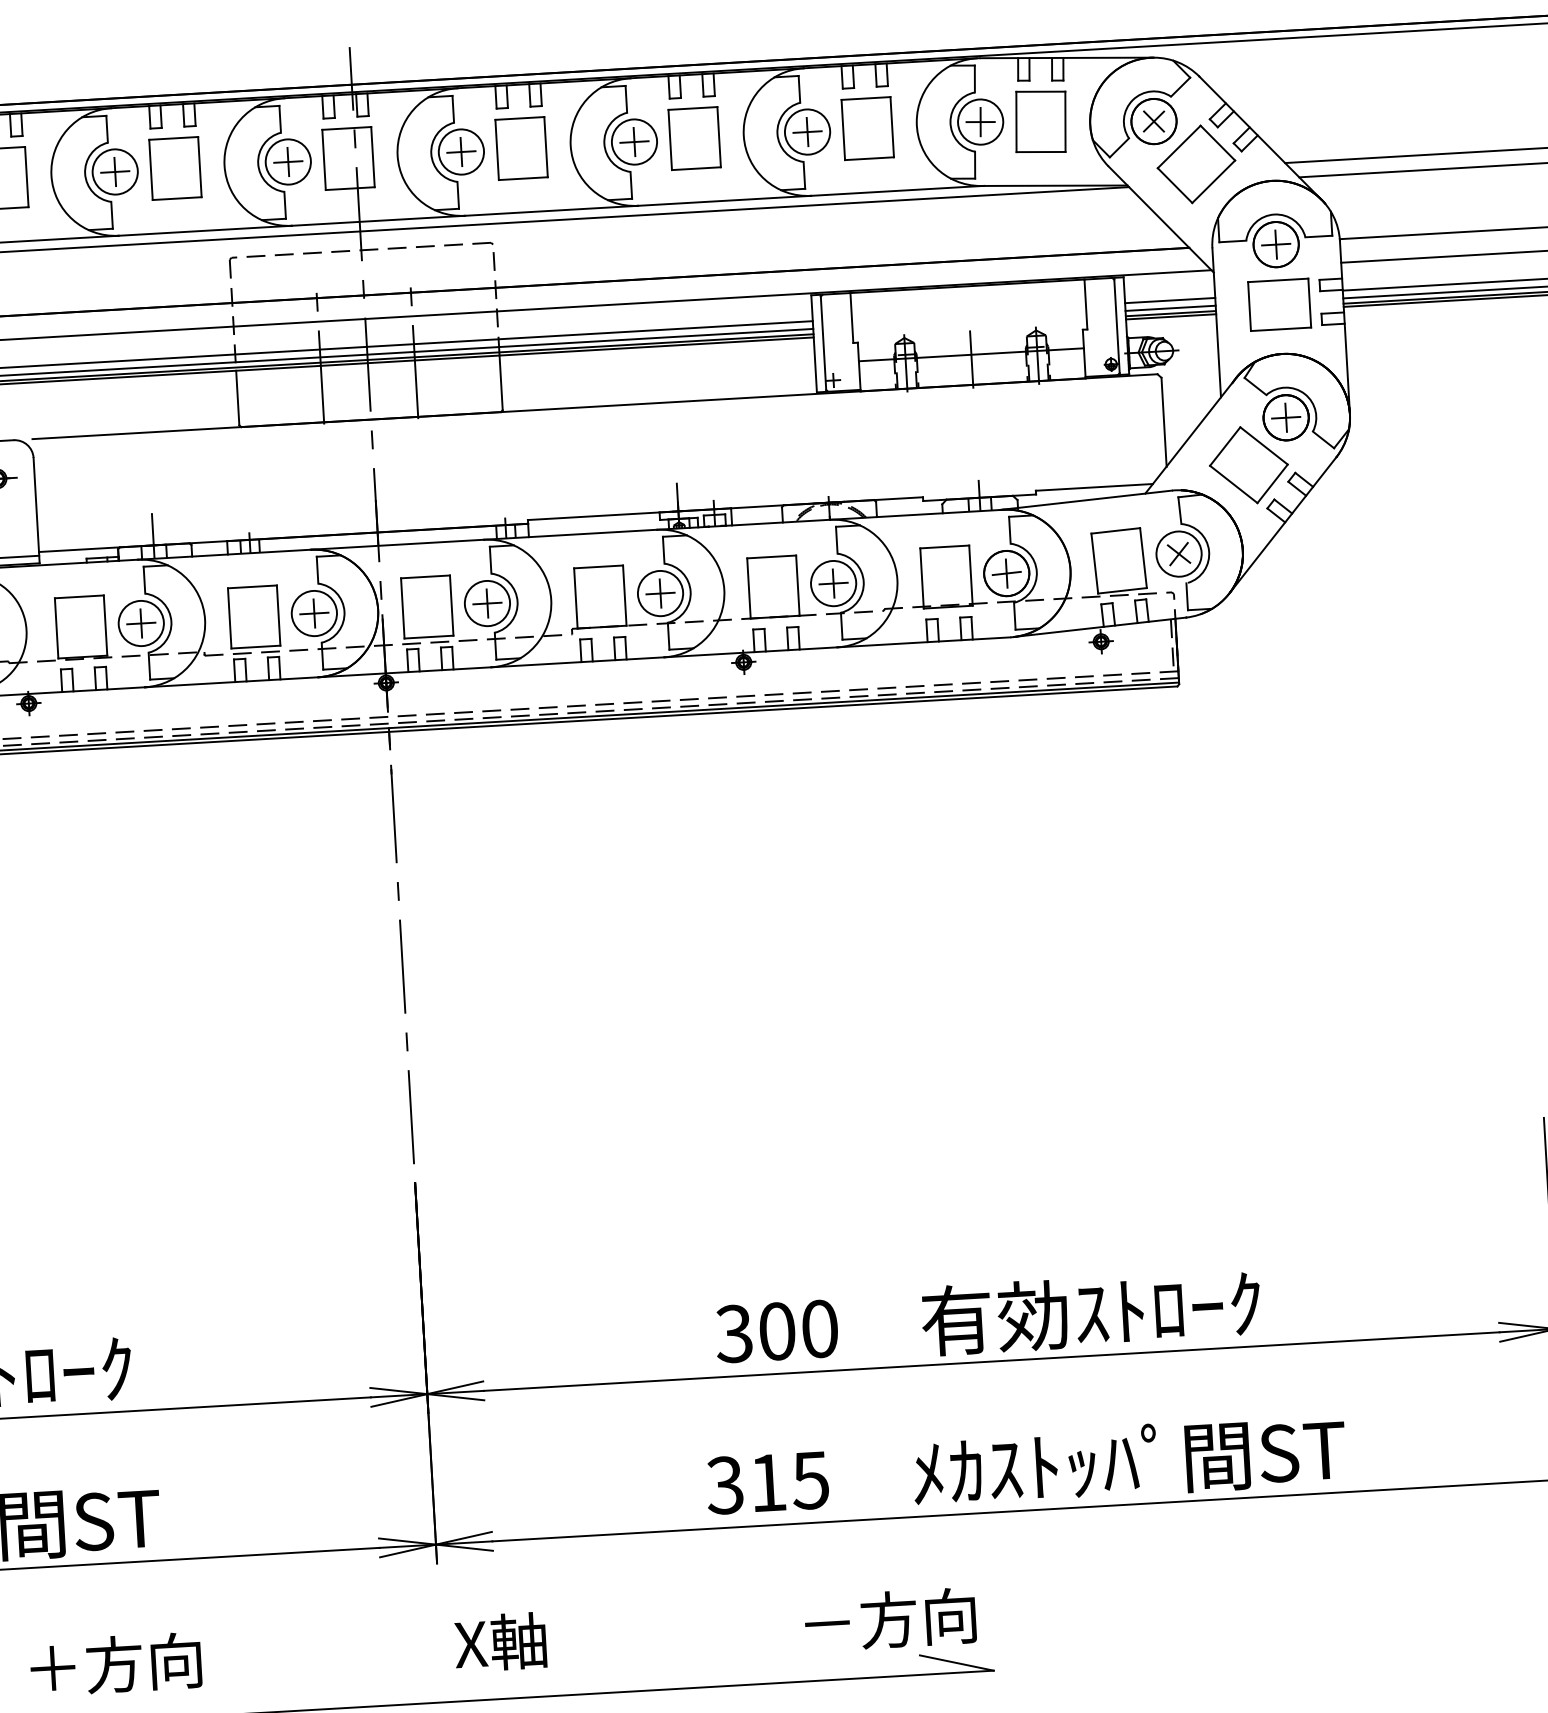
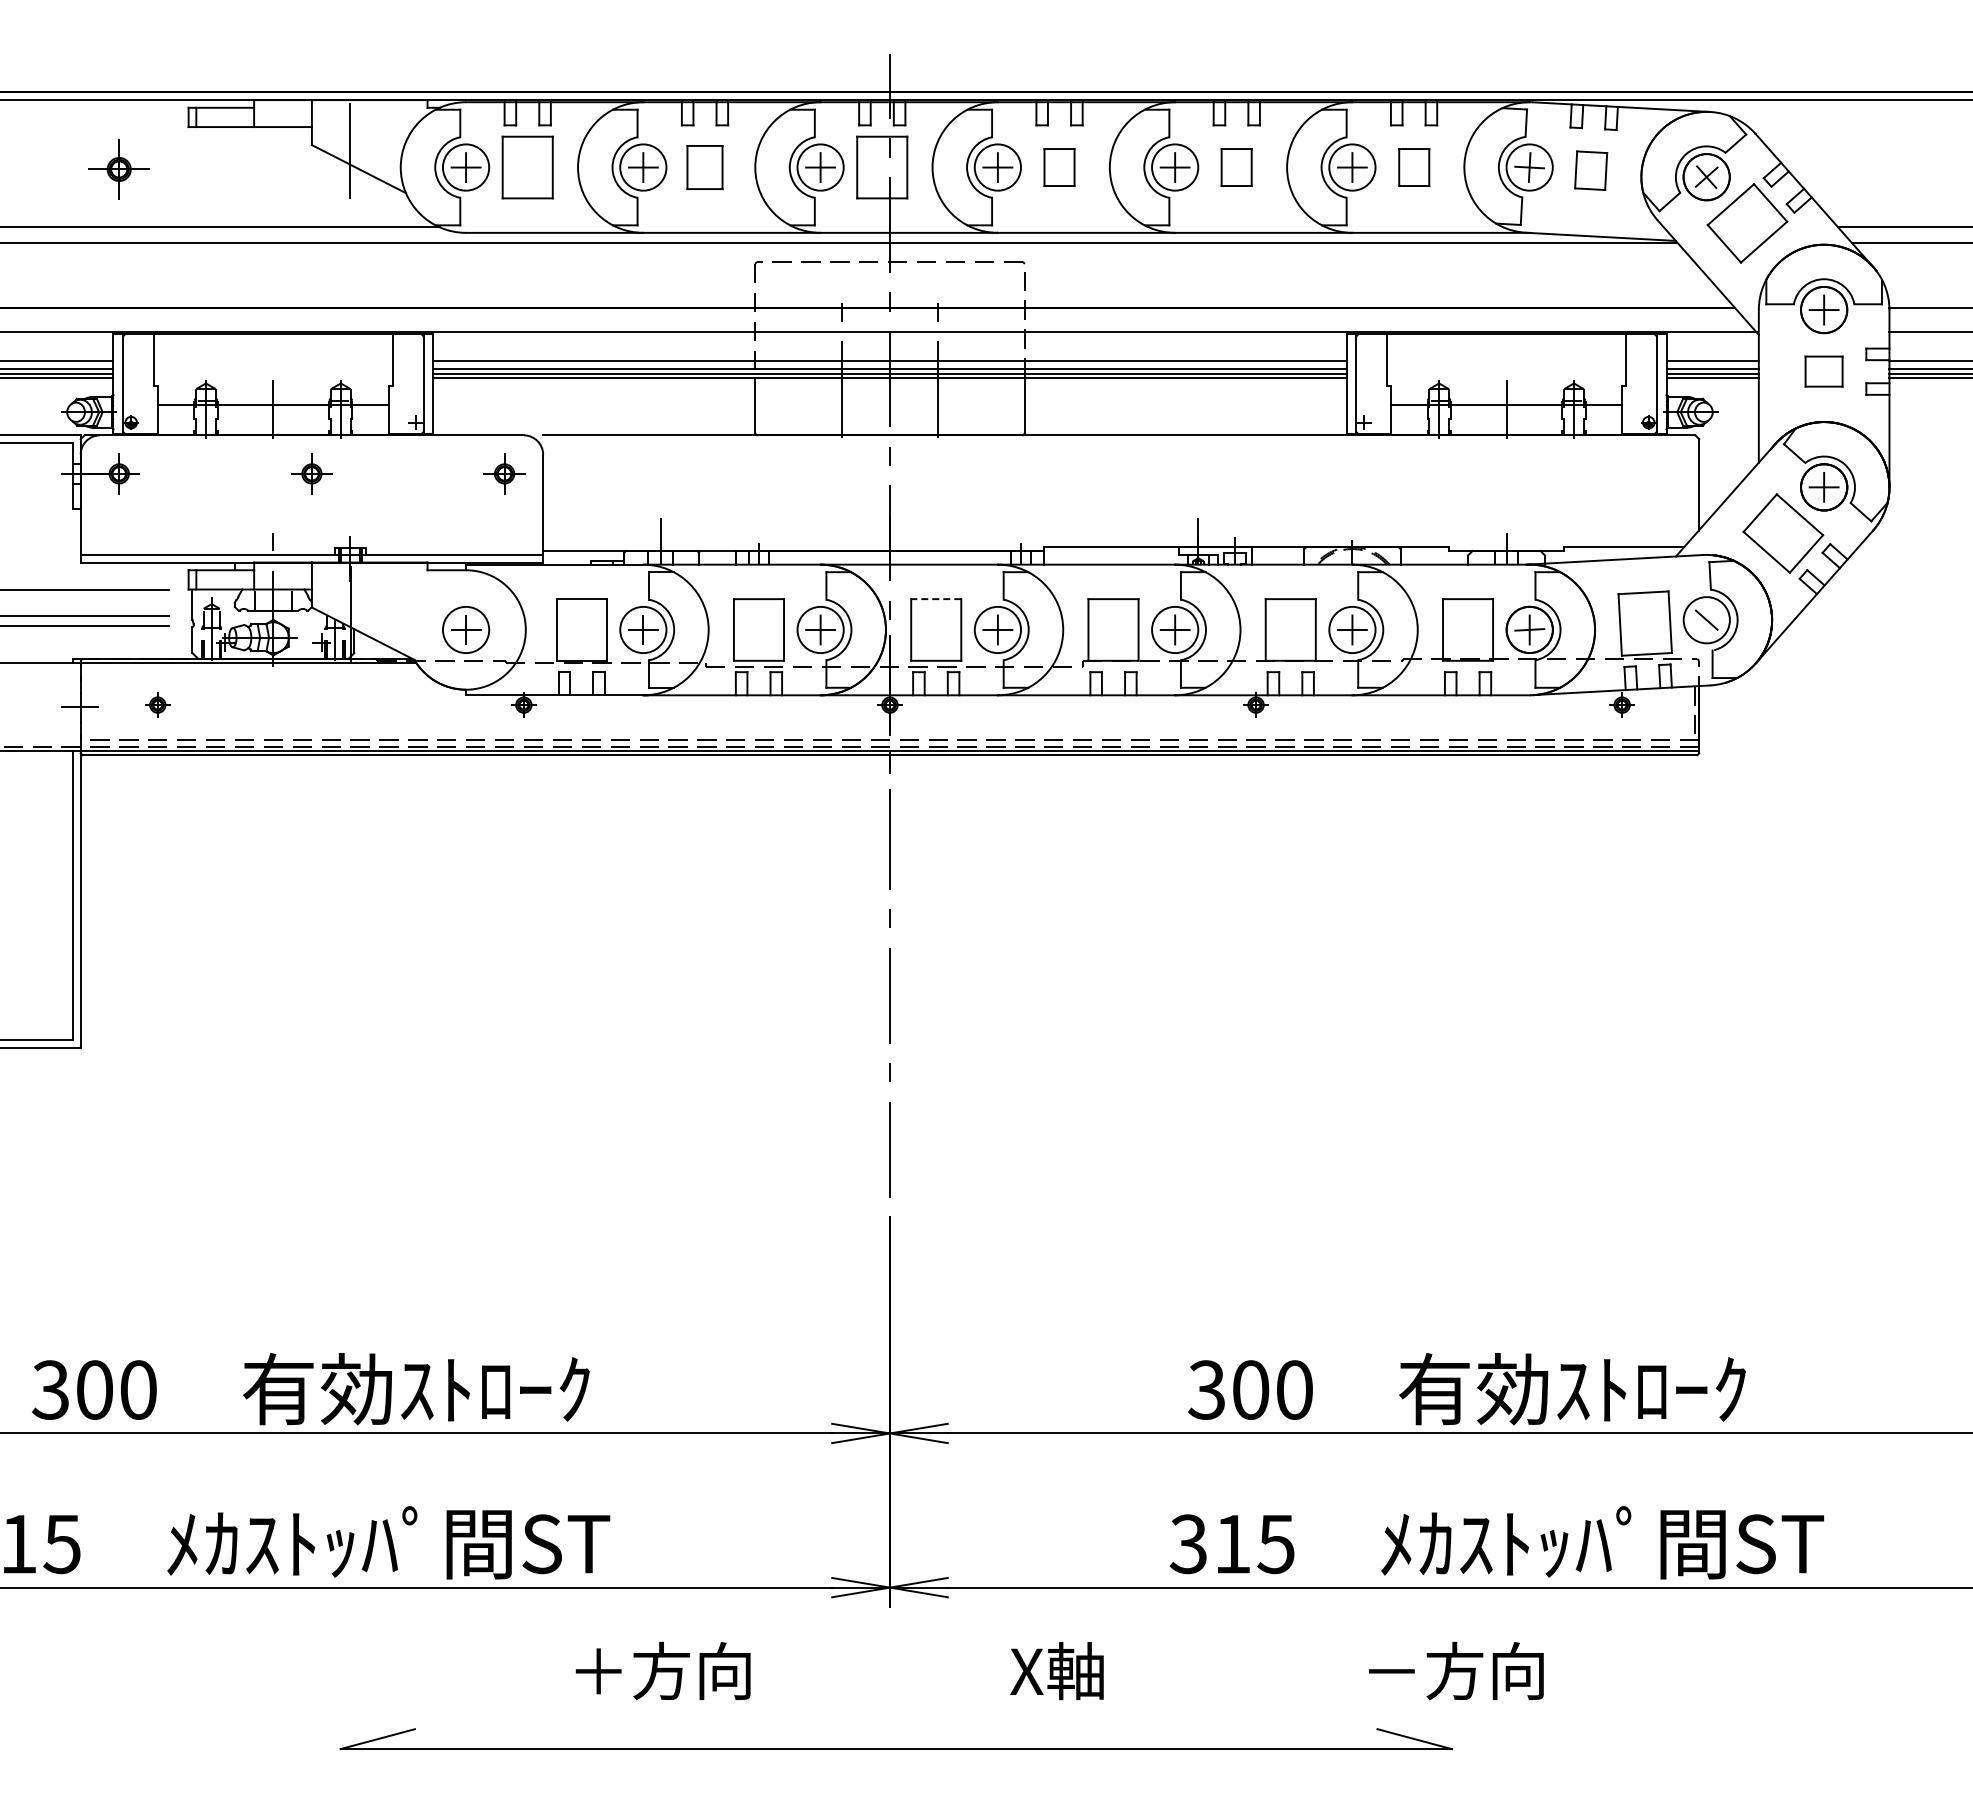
part: (1040, 121) -> (1590, 170), size x0.6
part: (868, 128) -> (1414, 167), size x0.6
part: (694, 138) -> (1236, 167), size x0.6
part: (521, 148) -> (1059, 167), size x0.6
part: (174, 168) -> (704, 167), size x0.7
part: (1279, 304) -> (1823, 371), size x0.6
line: (1178, 553) -> (1706, 619), removed
line: (424, 577) -> (935, 599), solid -> dashed
text: (502, 1641) -> (1059, 1670), moved

